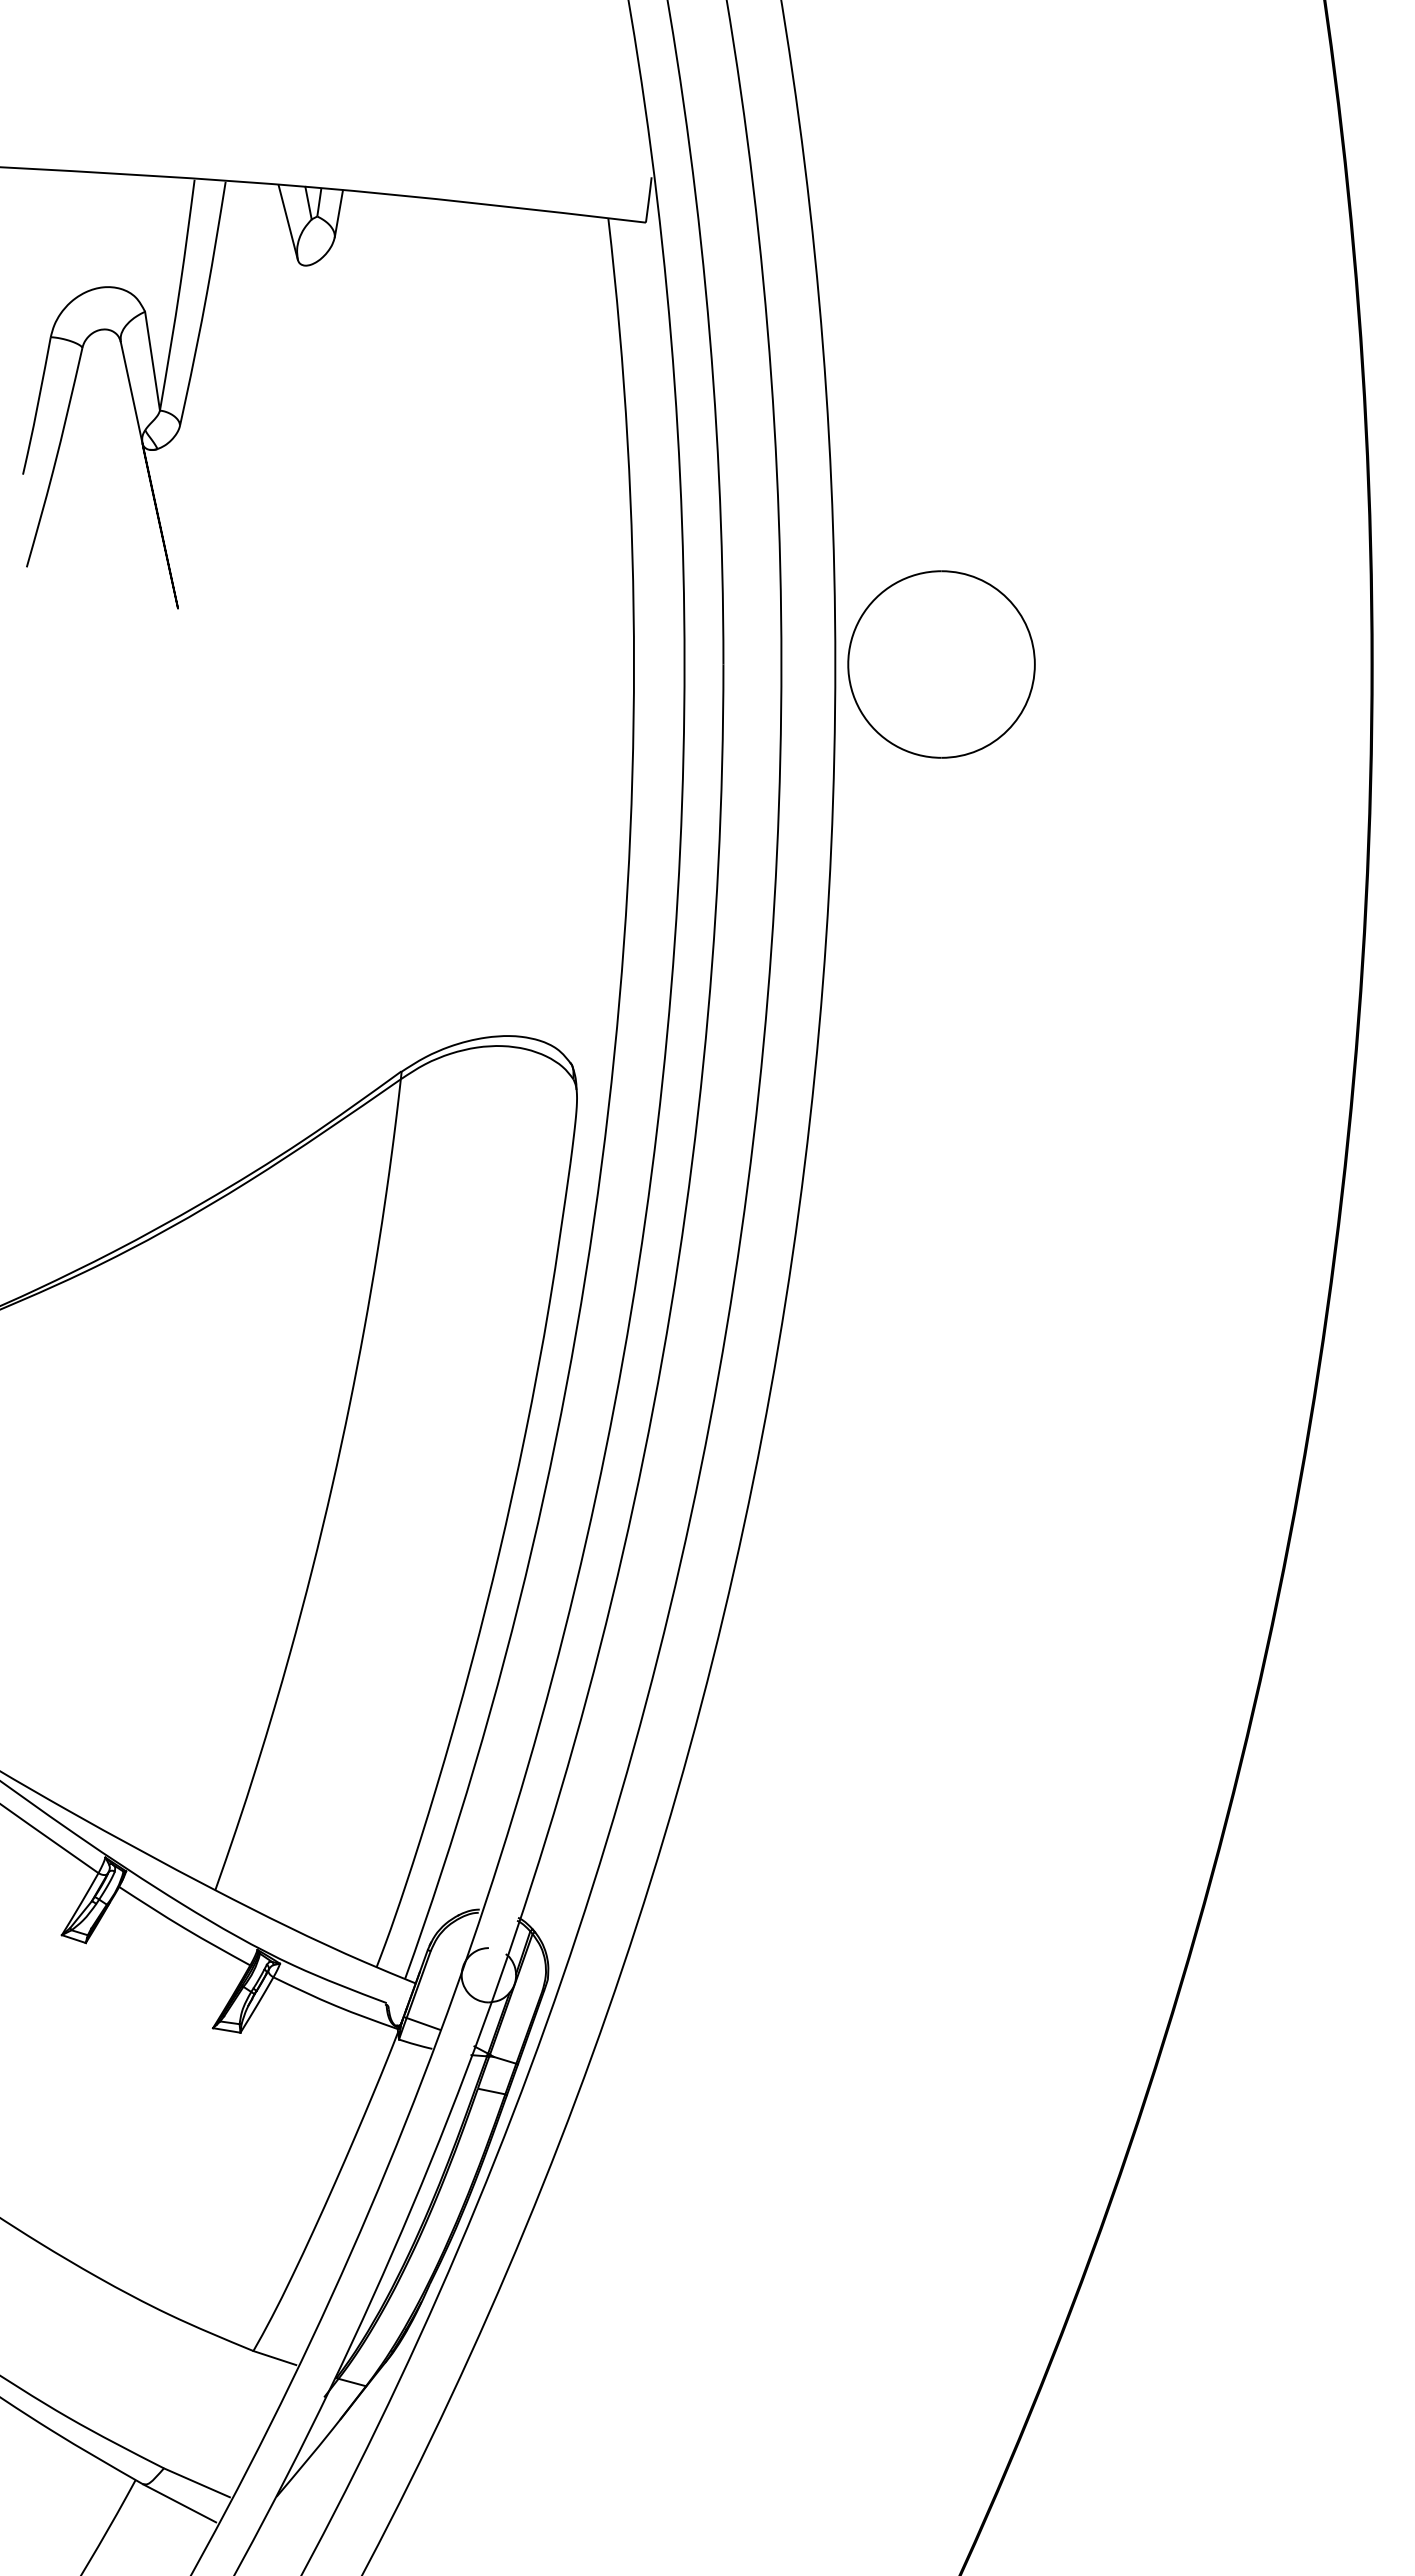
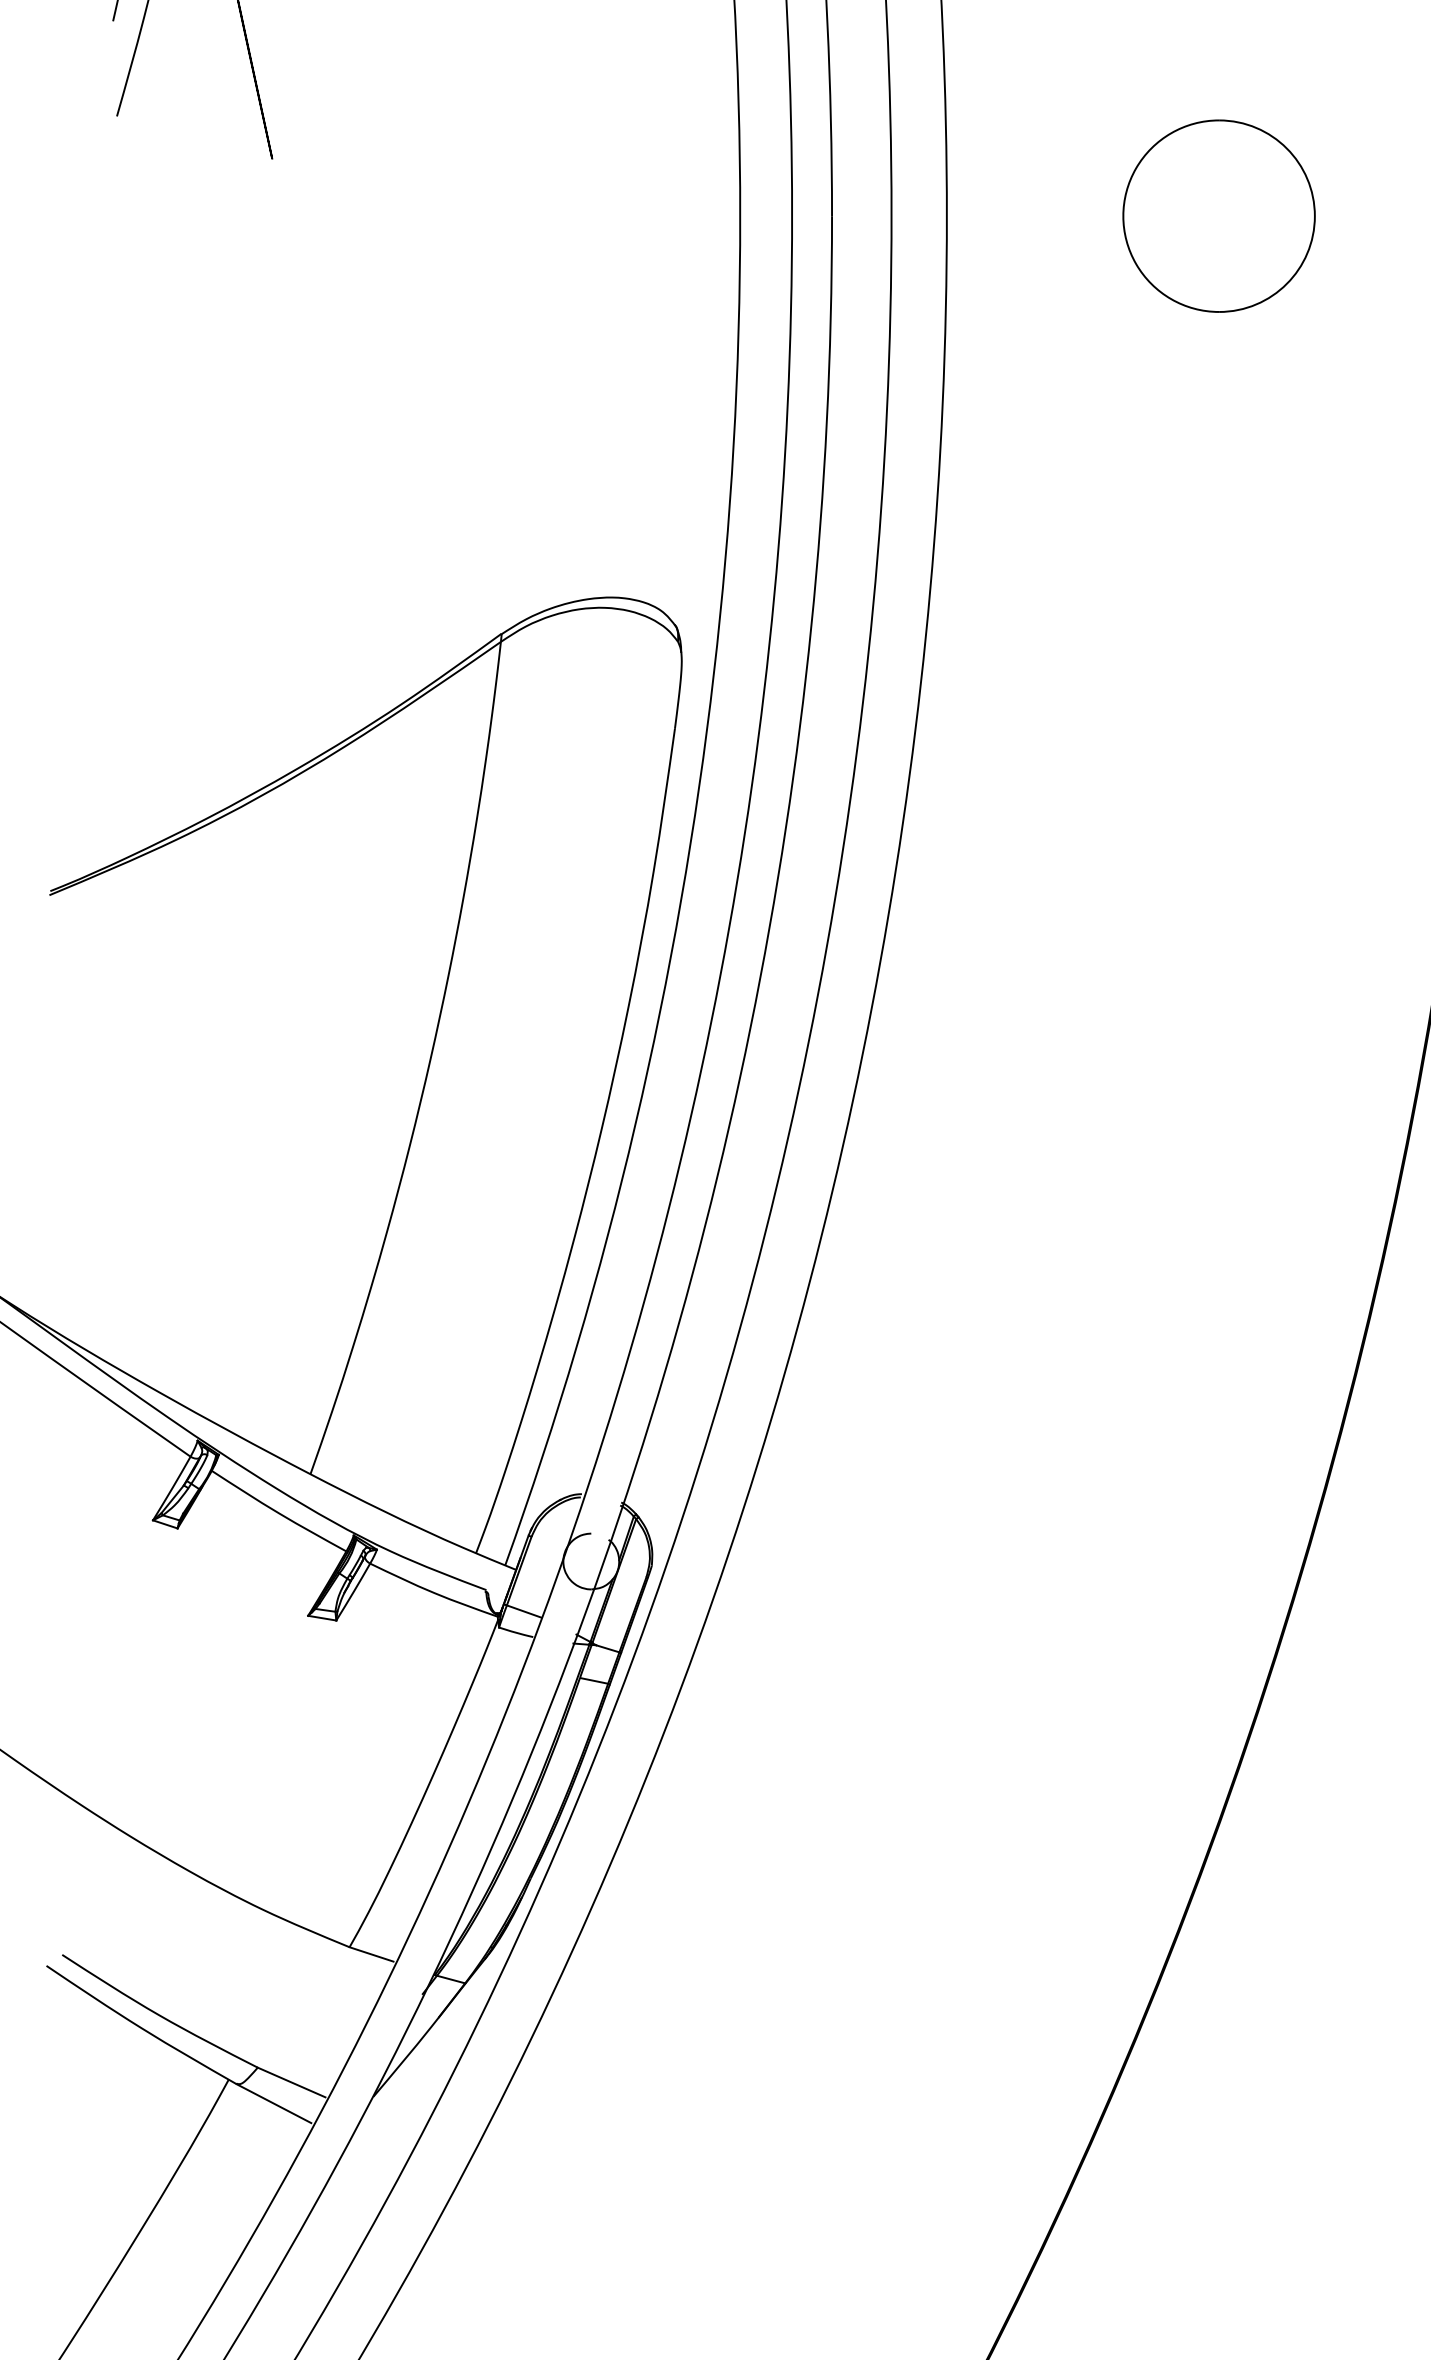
part: (941, 664) -> (1219, 216), moved

